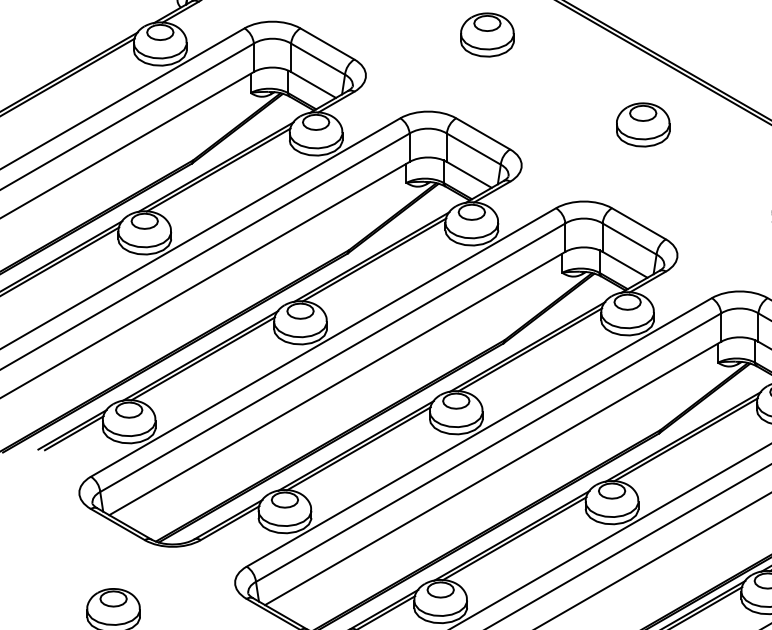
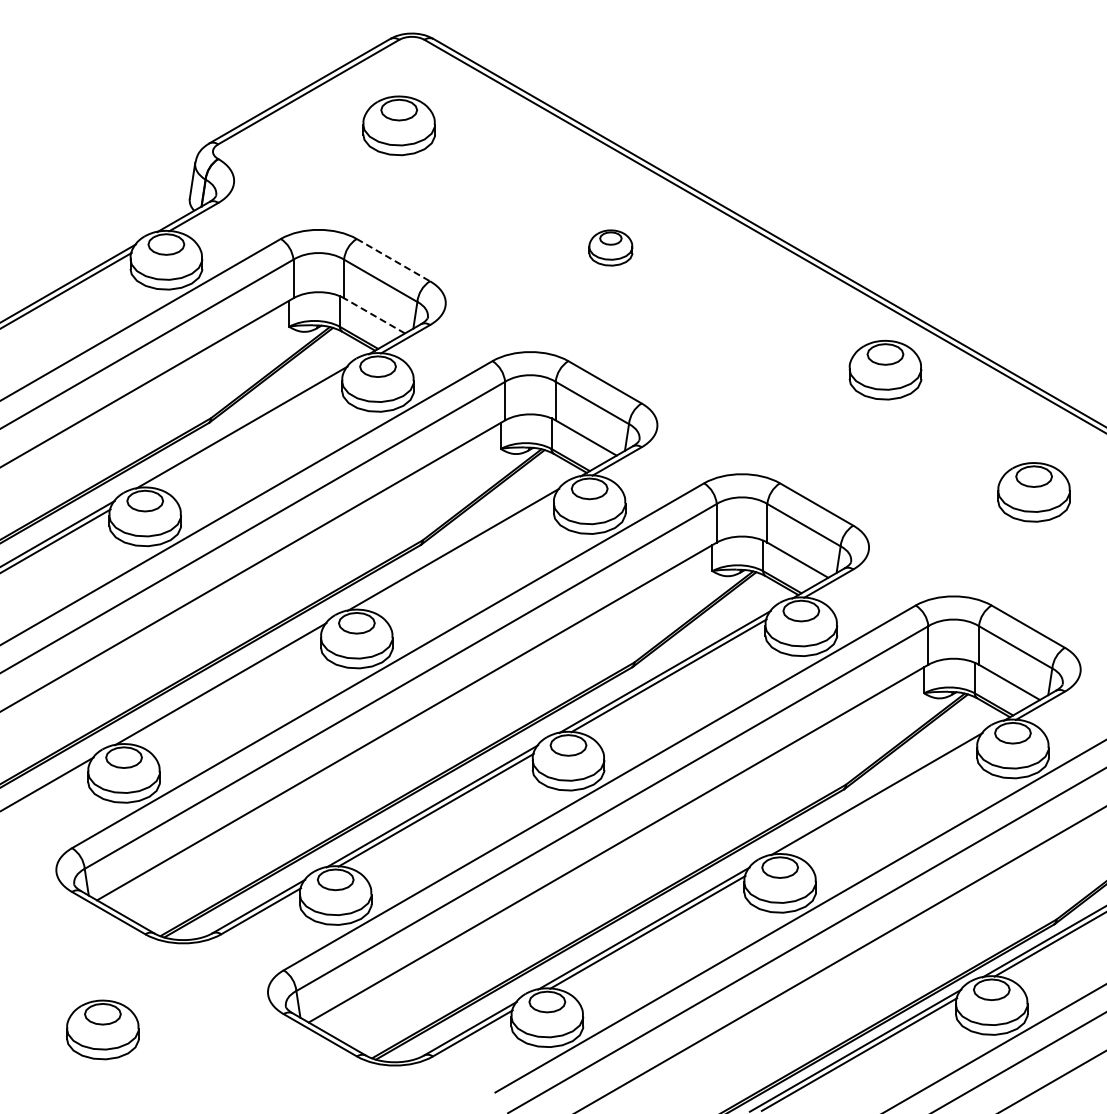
part: (487, 34) -> (610, 247), size x0.6
line: (327, 44) -> (393, 260), solid -> dashed
line: (313, 84) -> (374, 315), solid -> dashed
part: (643, 124) -> (885, 369), moved
line: (218, 170) -> (245, 431), removed
line: (374, 259) -> (457, 553), removed
line: (203, 358) -> (224, 687), removed
line: (74, 433) -> (49, 789), removed
line: (685, 439) -> (880, 797), removed

